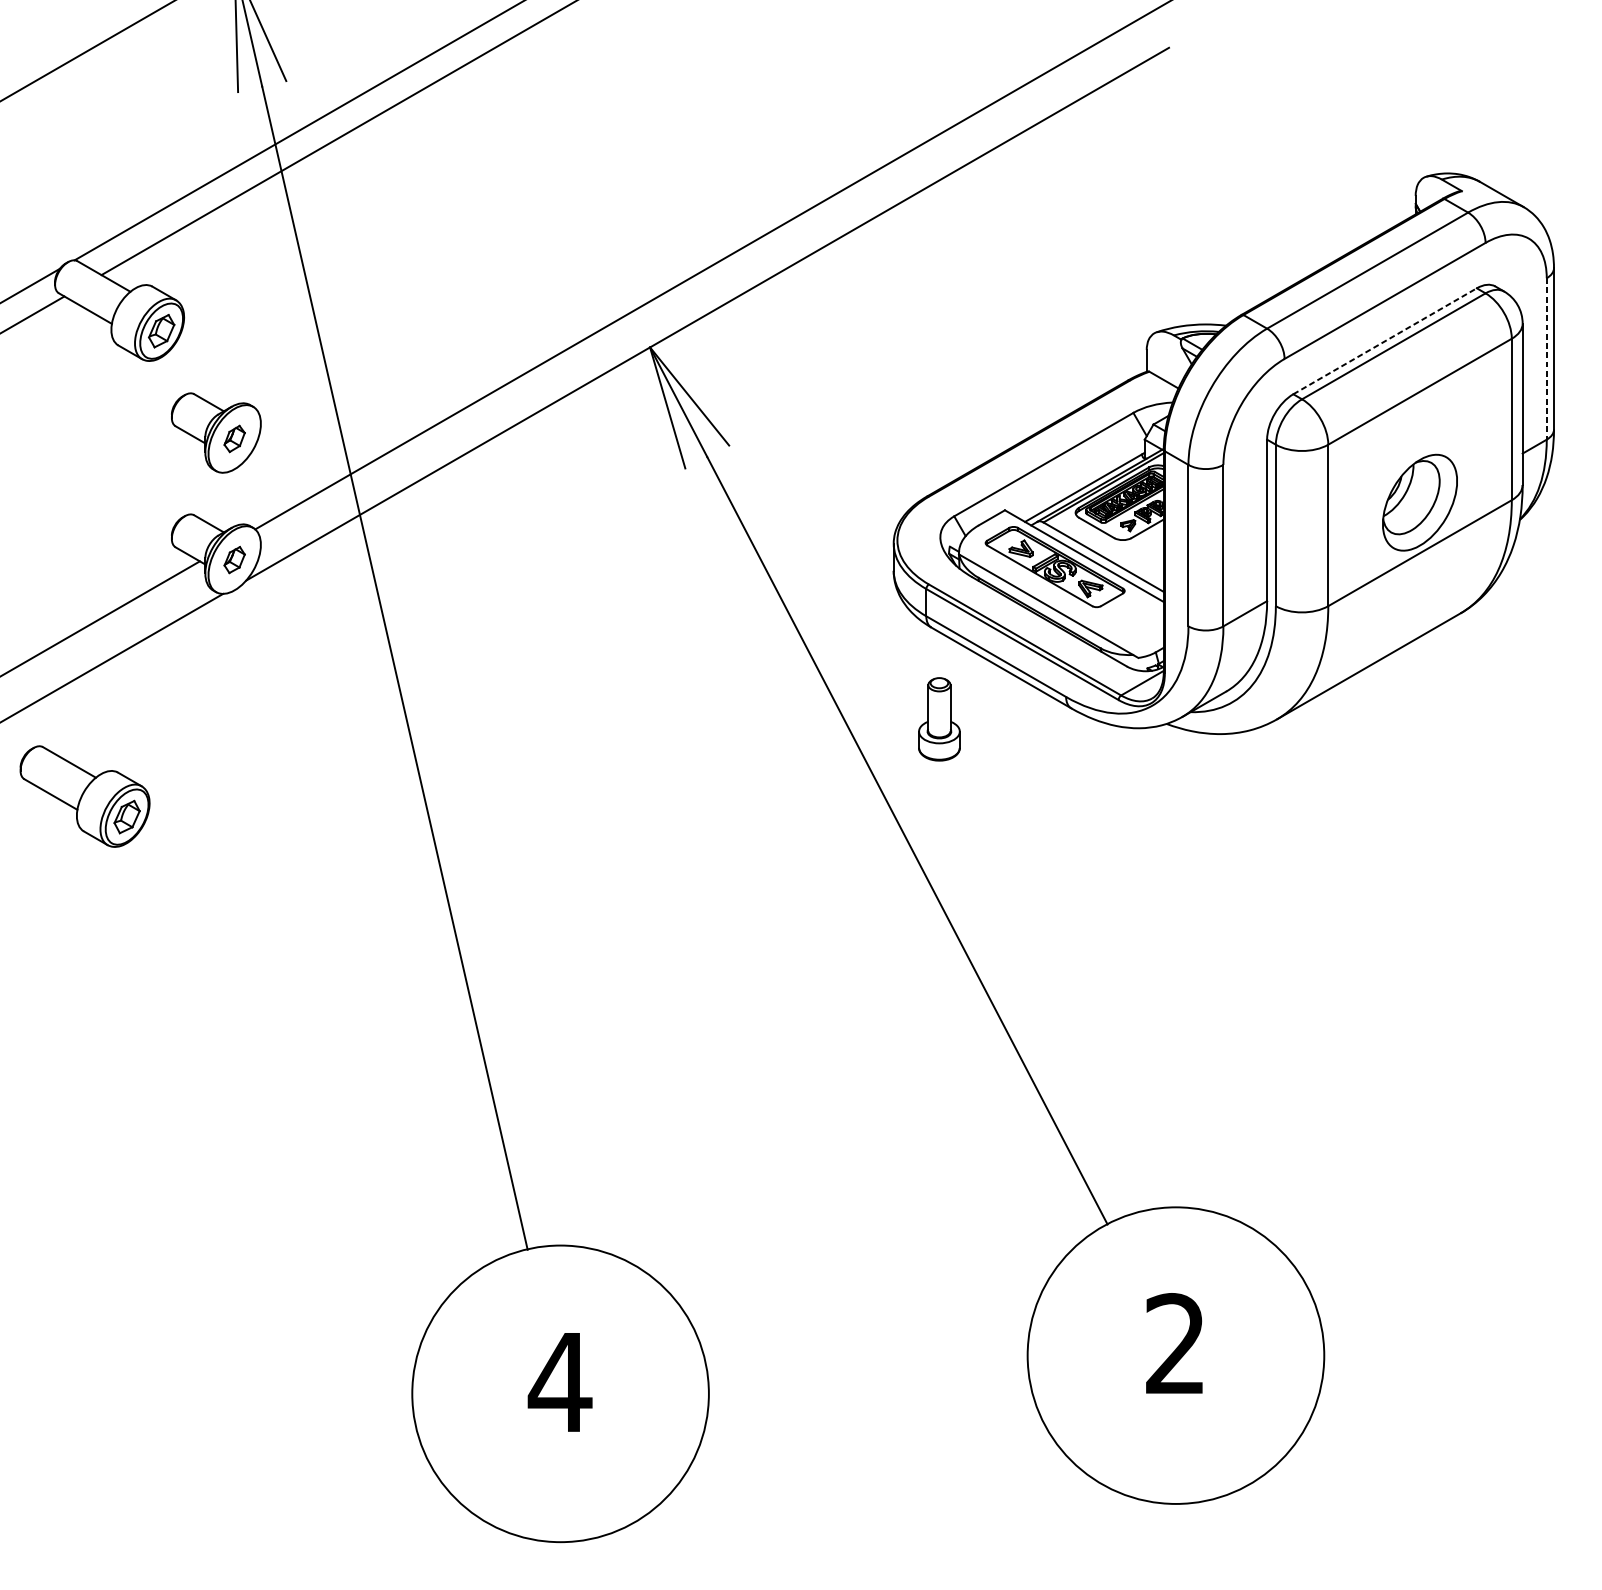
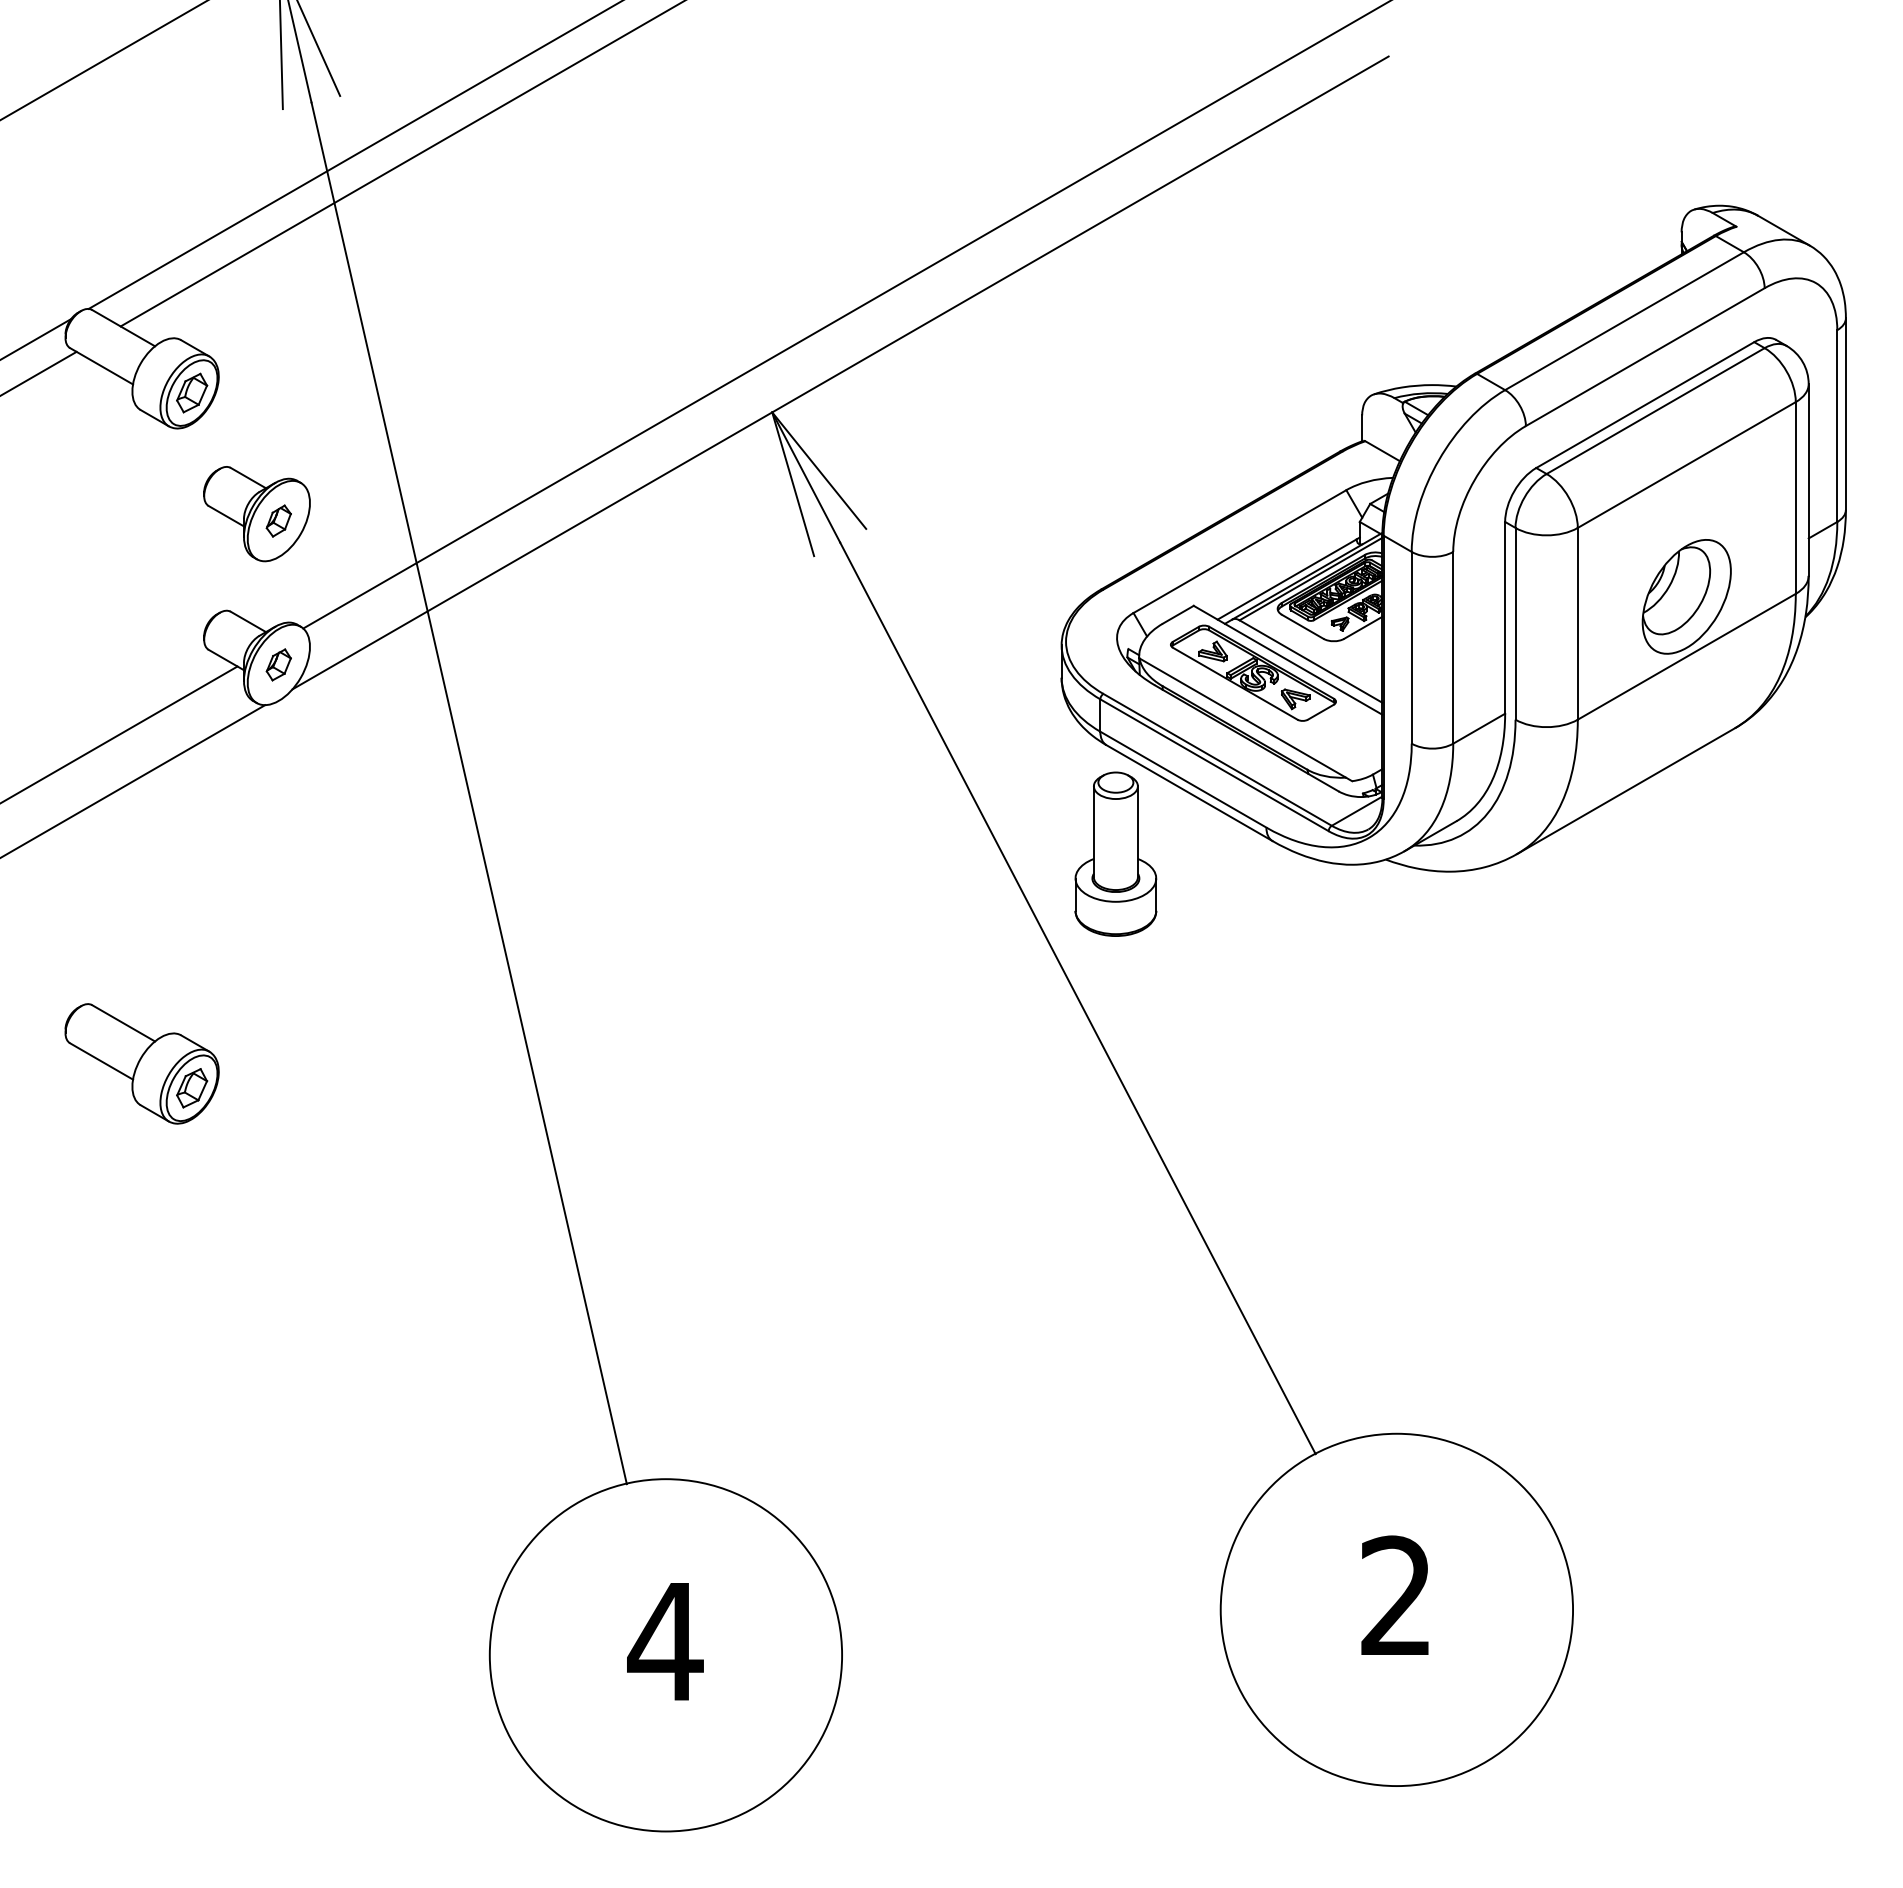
line: (1385, 341) -> (1645, 405), dashed -> solid
line: (1546, 359) -> (1837, 426), dashed -> solid
part: (939, 718) -> (1115, 853), size x1.67
part: (84, 796) -> (141, 1063), moved

